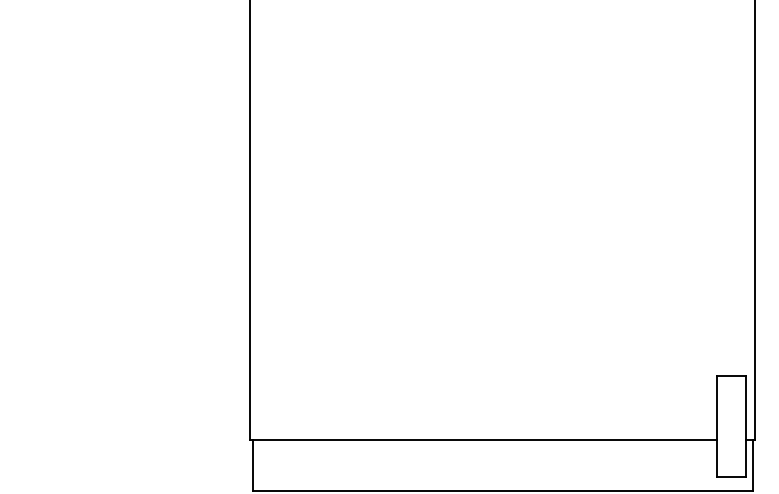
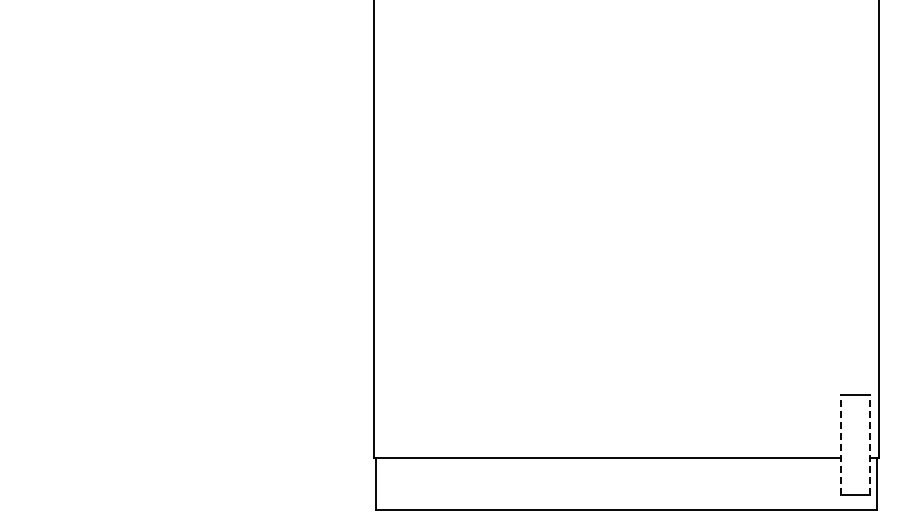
line: (717, 425) -> (841, 444), solid -> dashed
line: (746, 425) -> (870, 444), solid -> dashed

